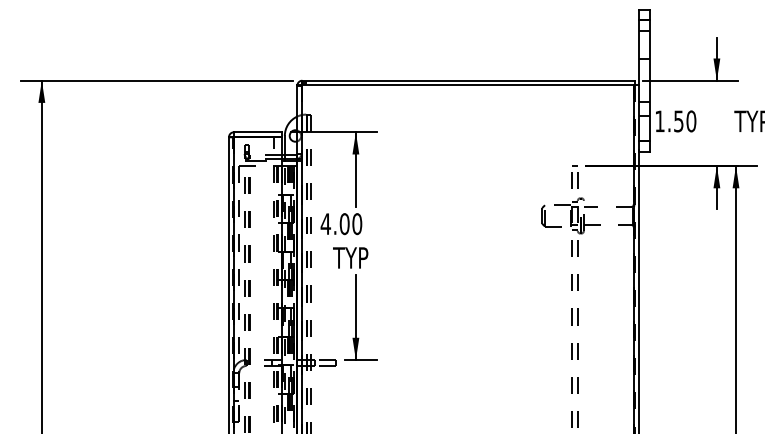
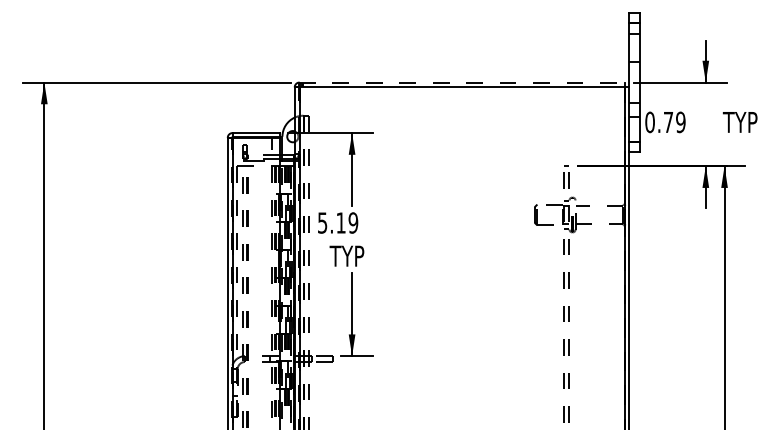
line: (468, 80) -> (462, 82), solid -> dashed
text: (675, 121) -> (665, 122), 1.50 -> 0.79
text: (341, 223) -> (337, 222), 4.00 -> 5.19

